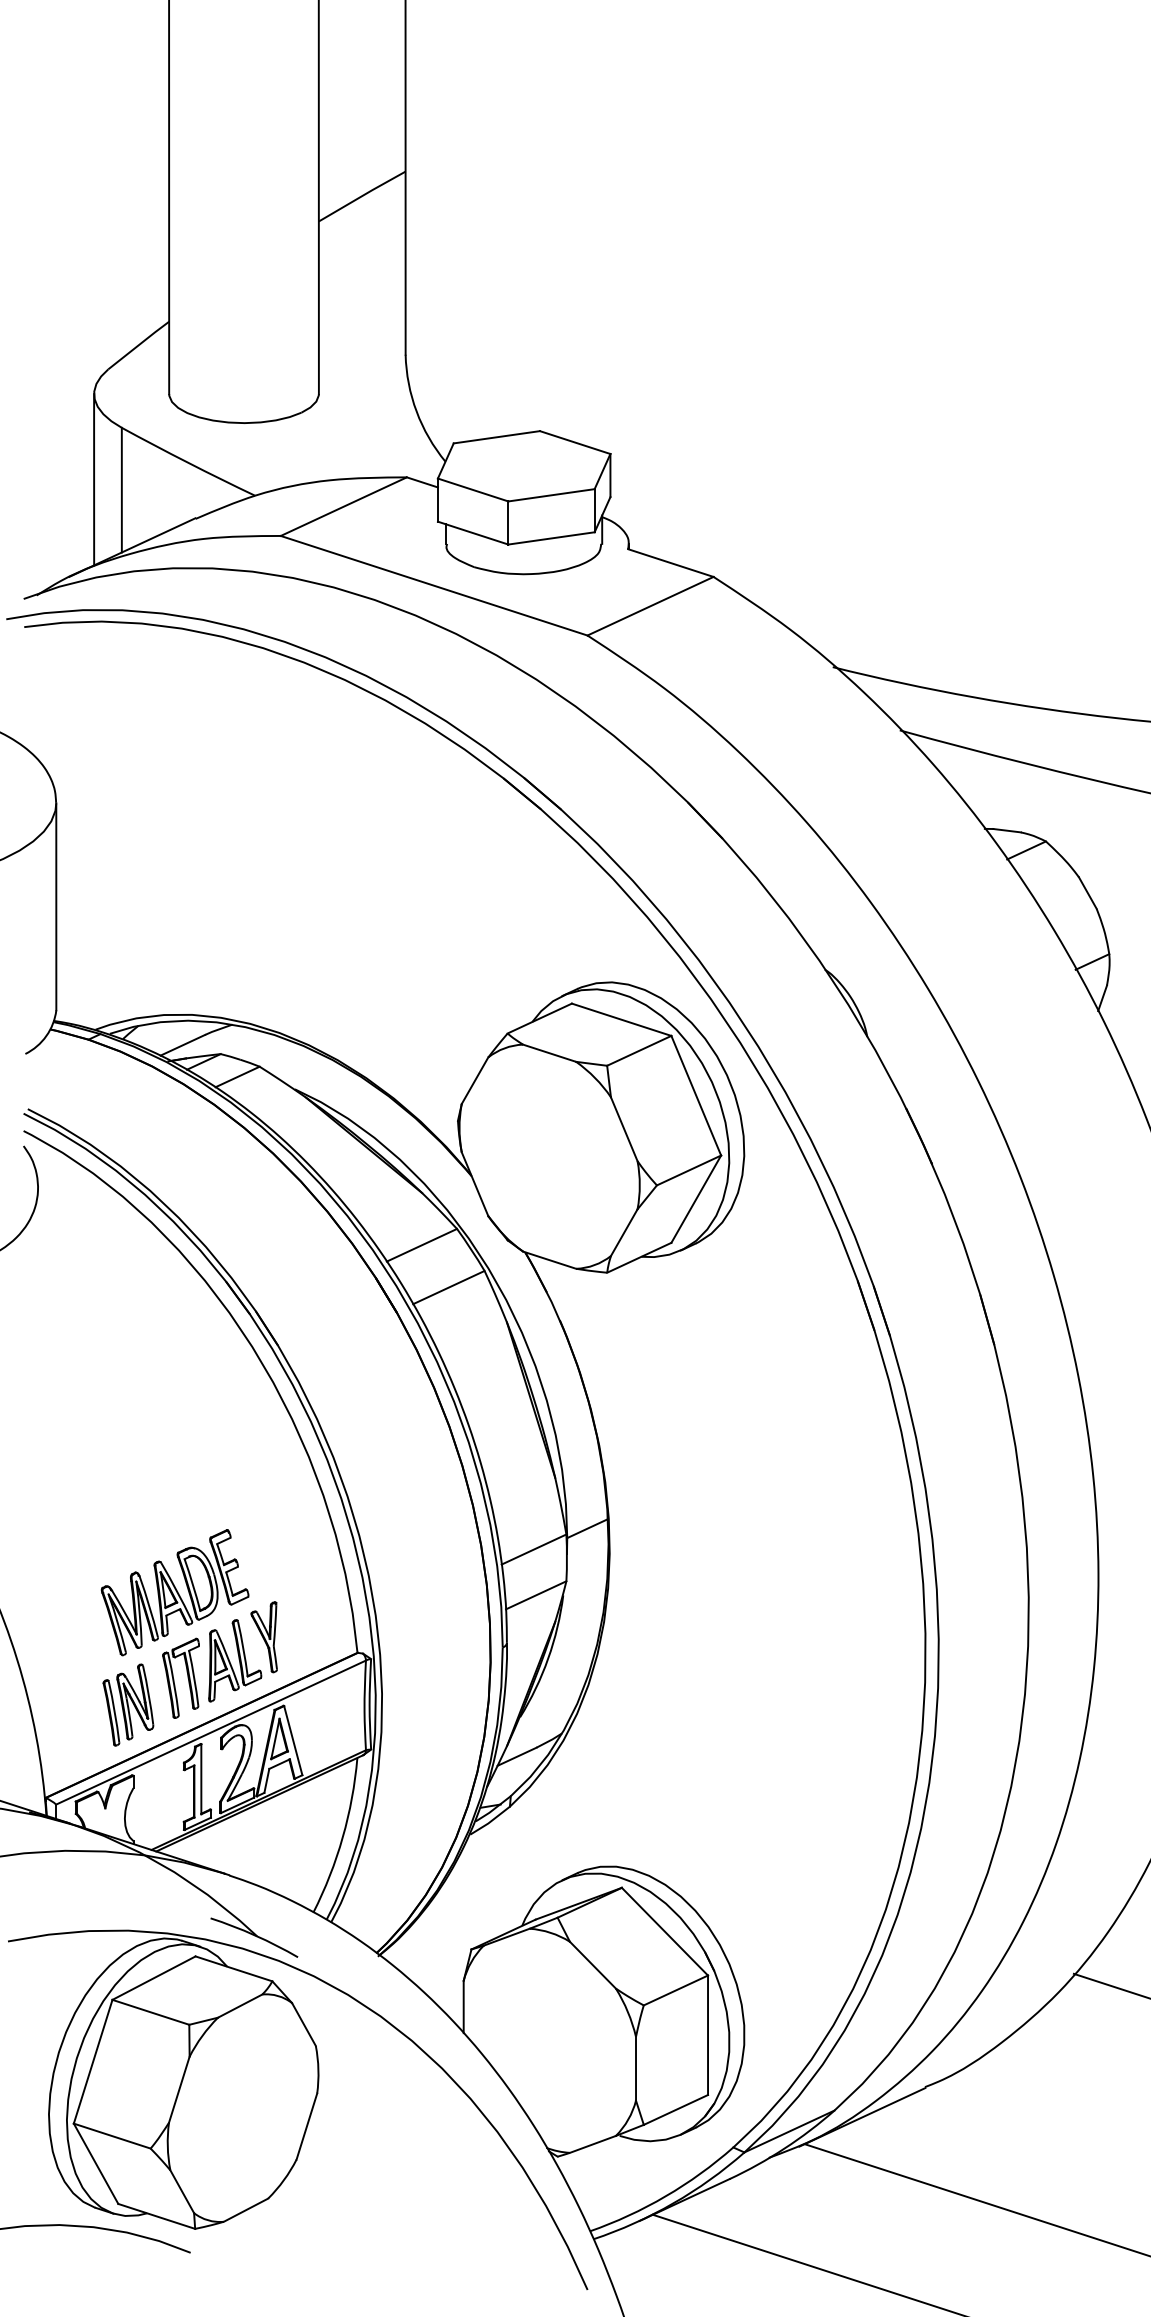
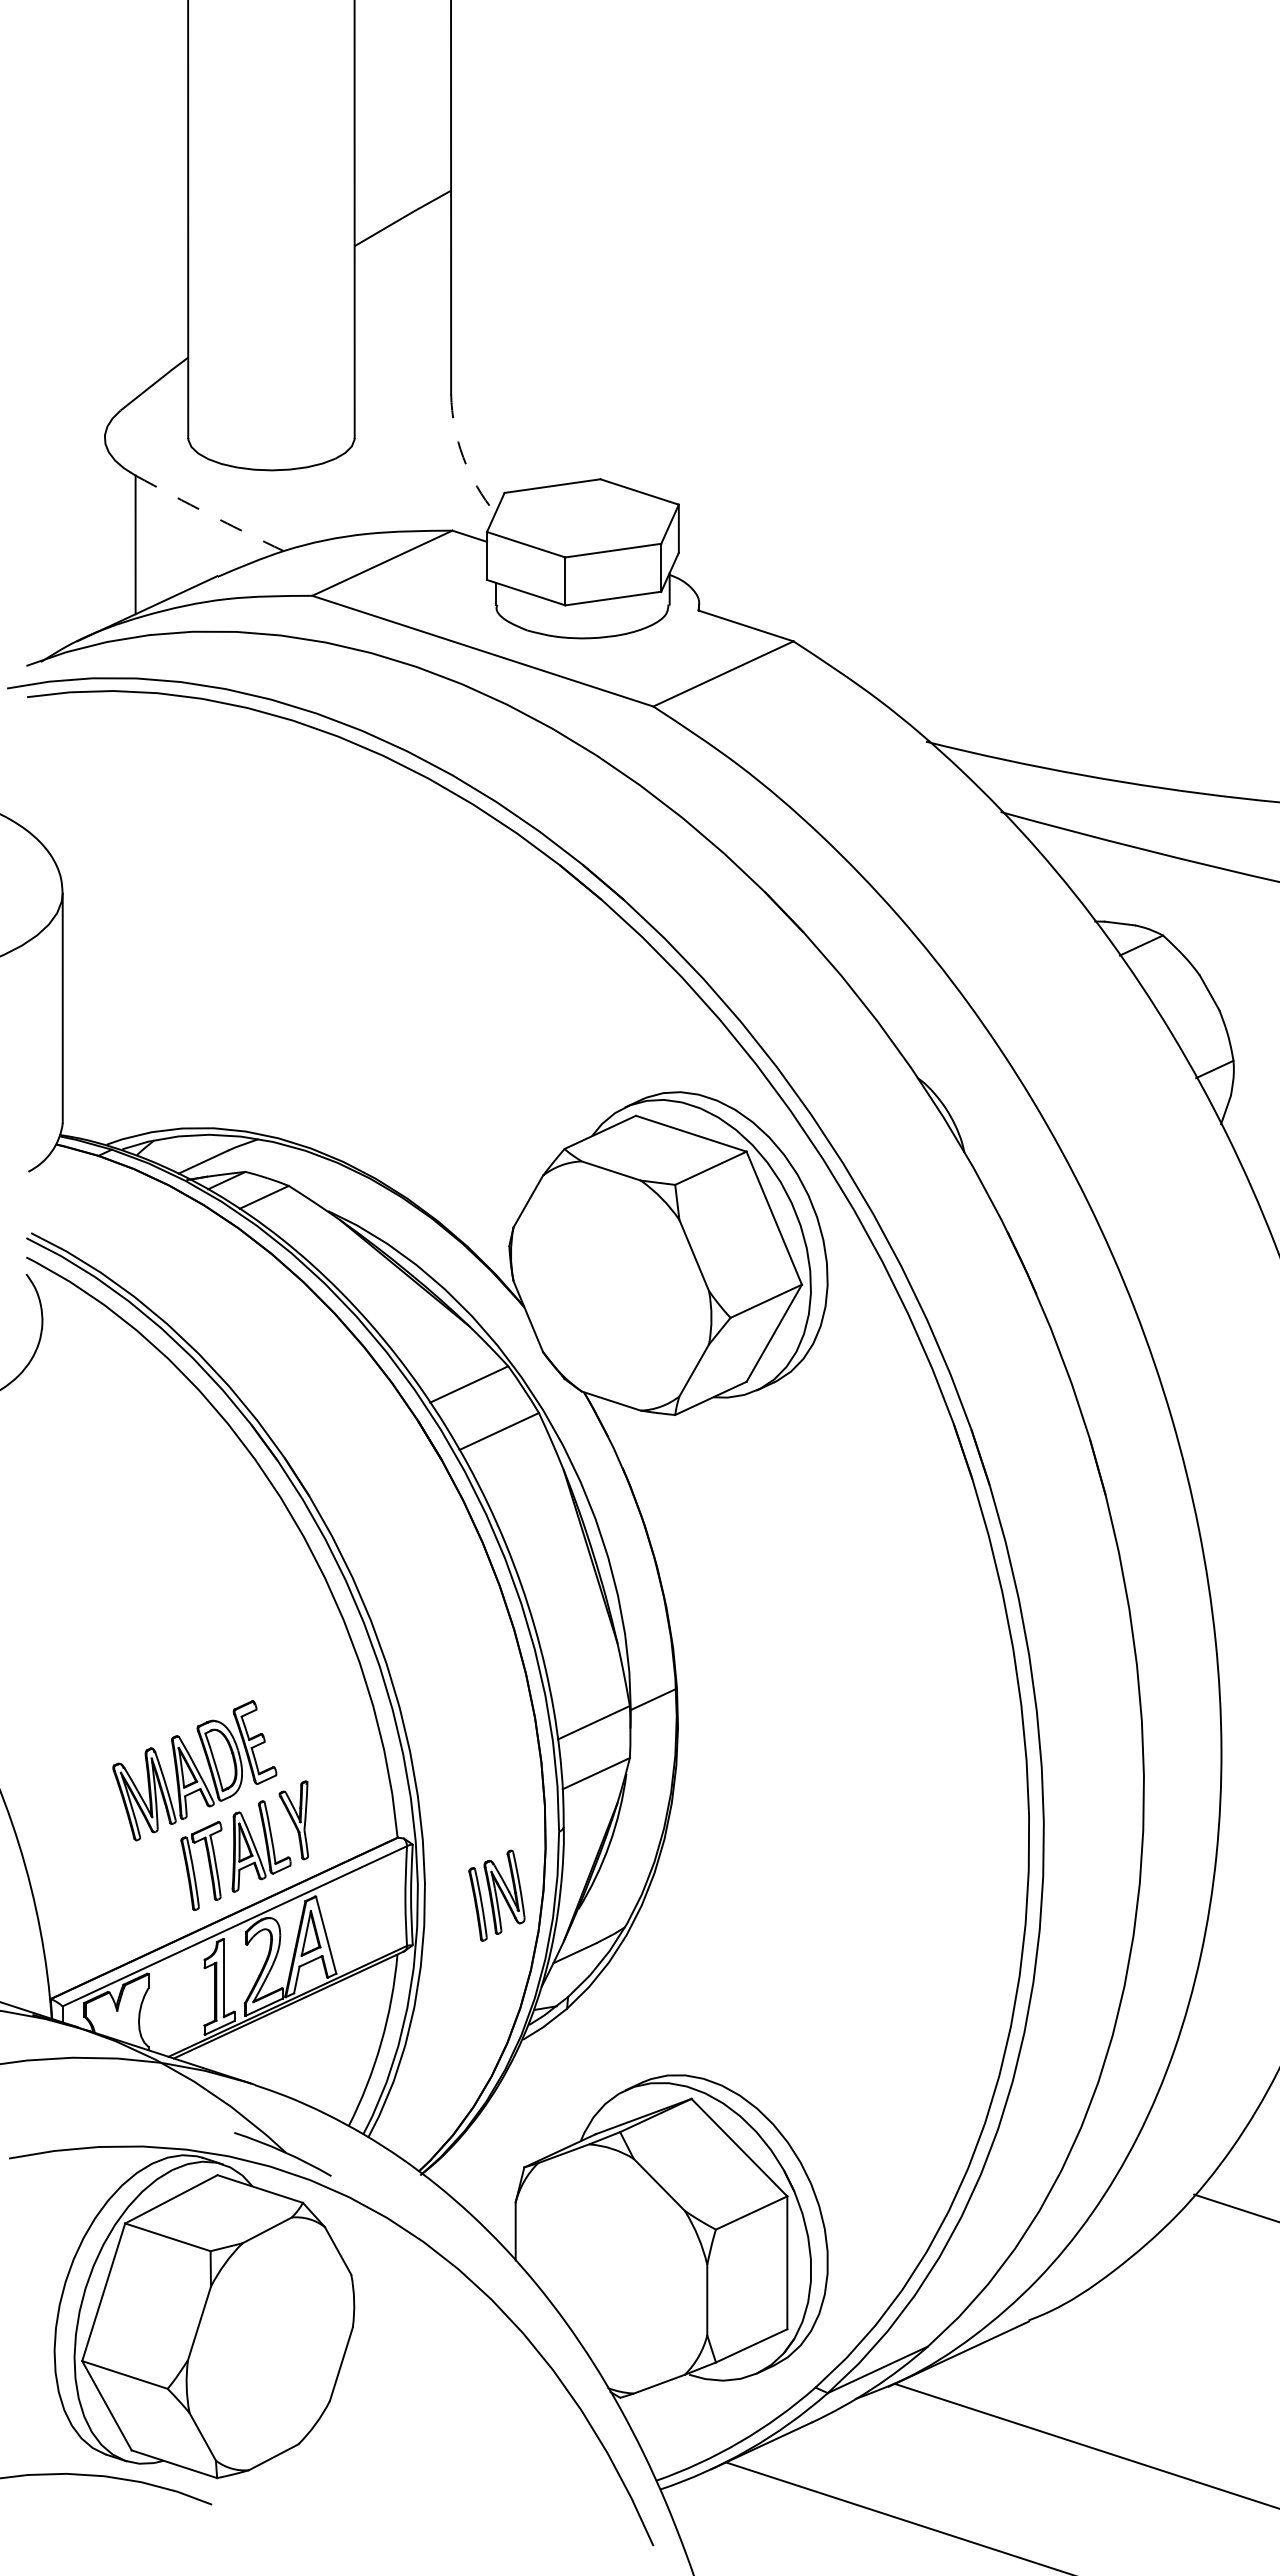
arc: (416, 411) -> (463, 457), solid -> dashed
arc: (188, 462) -> (209, 514), solid -> dashed
line: (93, 479) -> (104, 533), removed
part: (128, 1704) -> (496, 1895), moved

